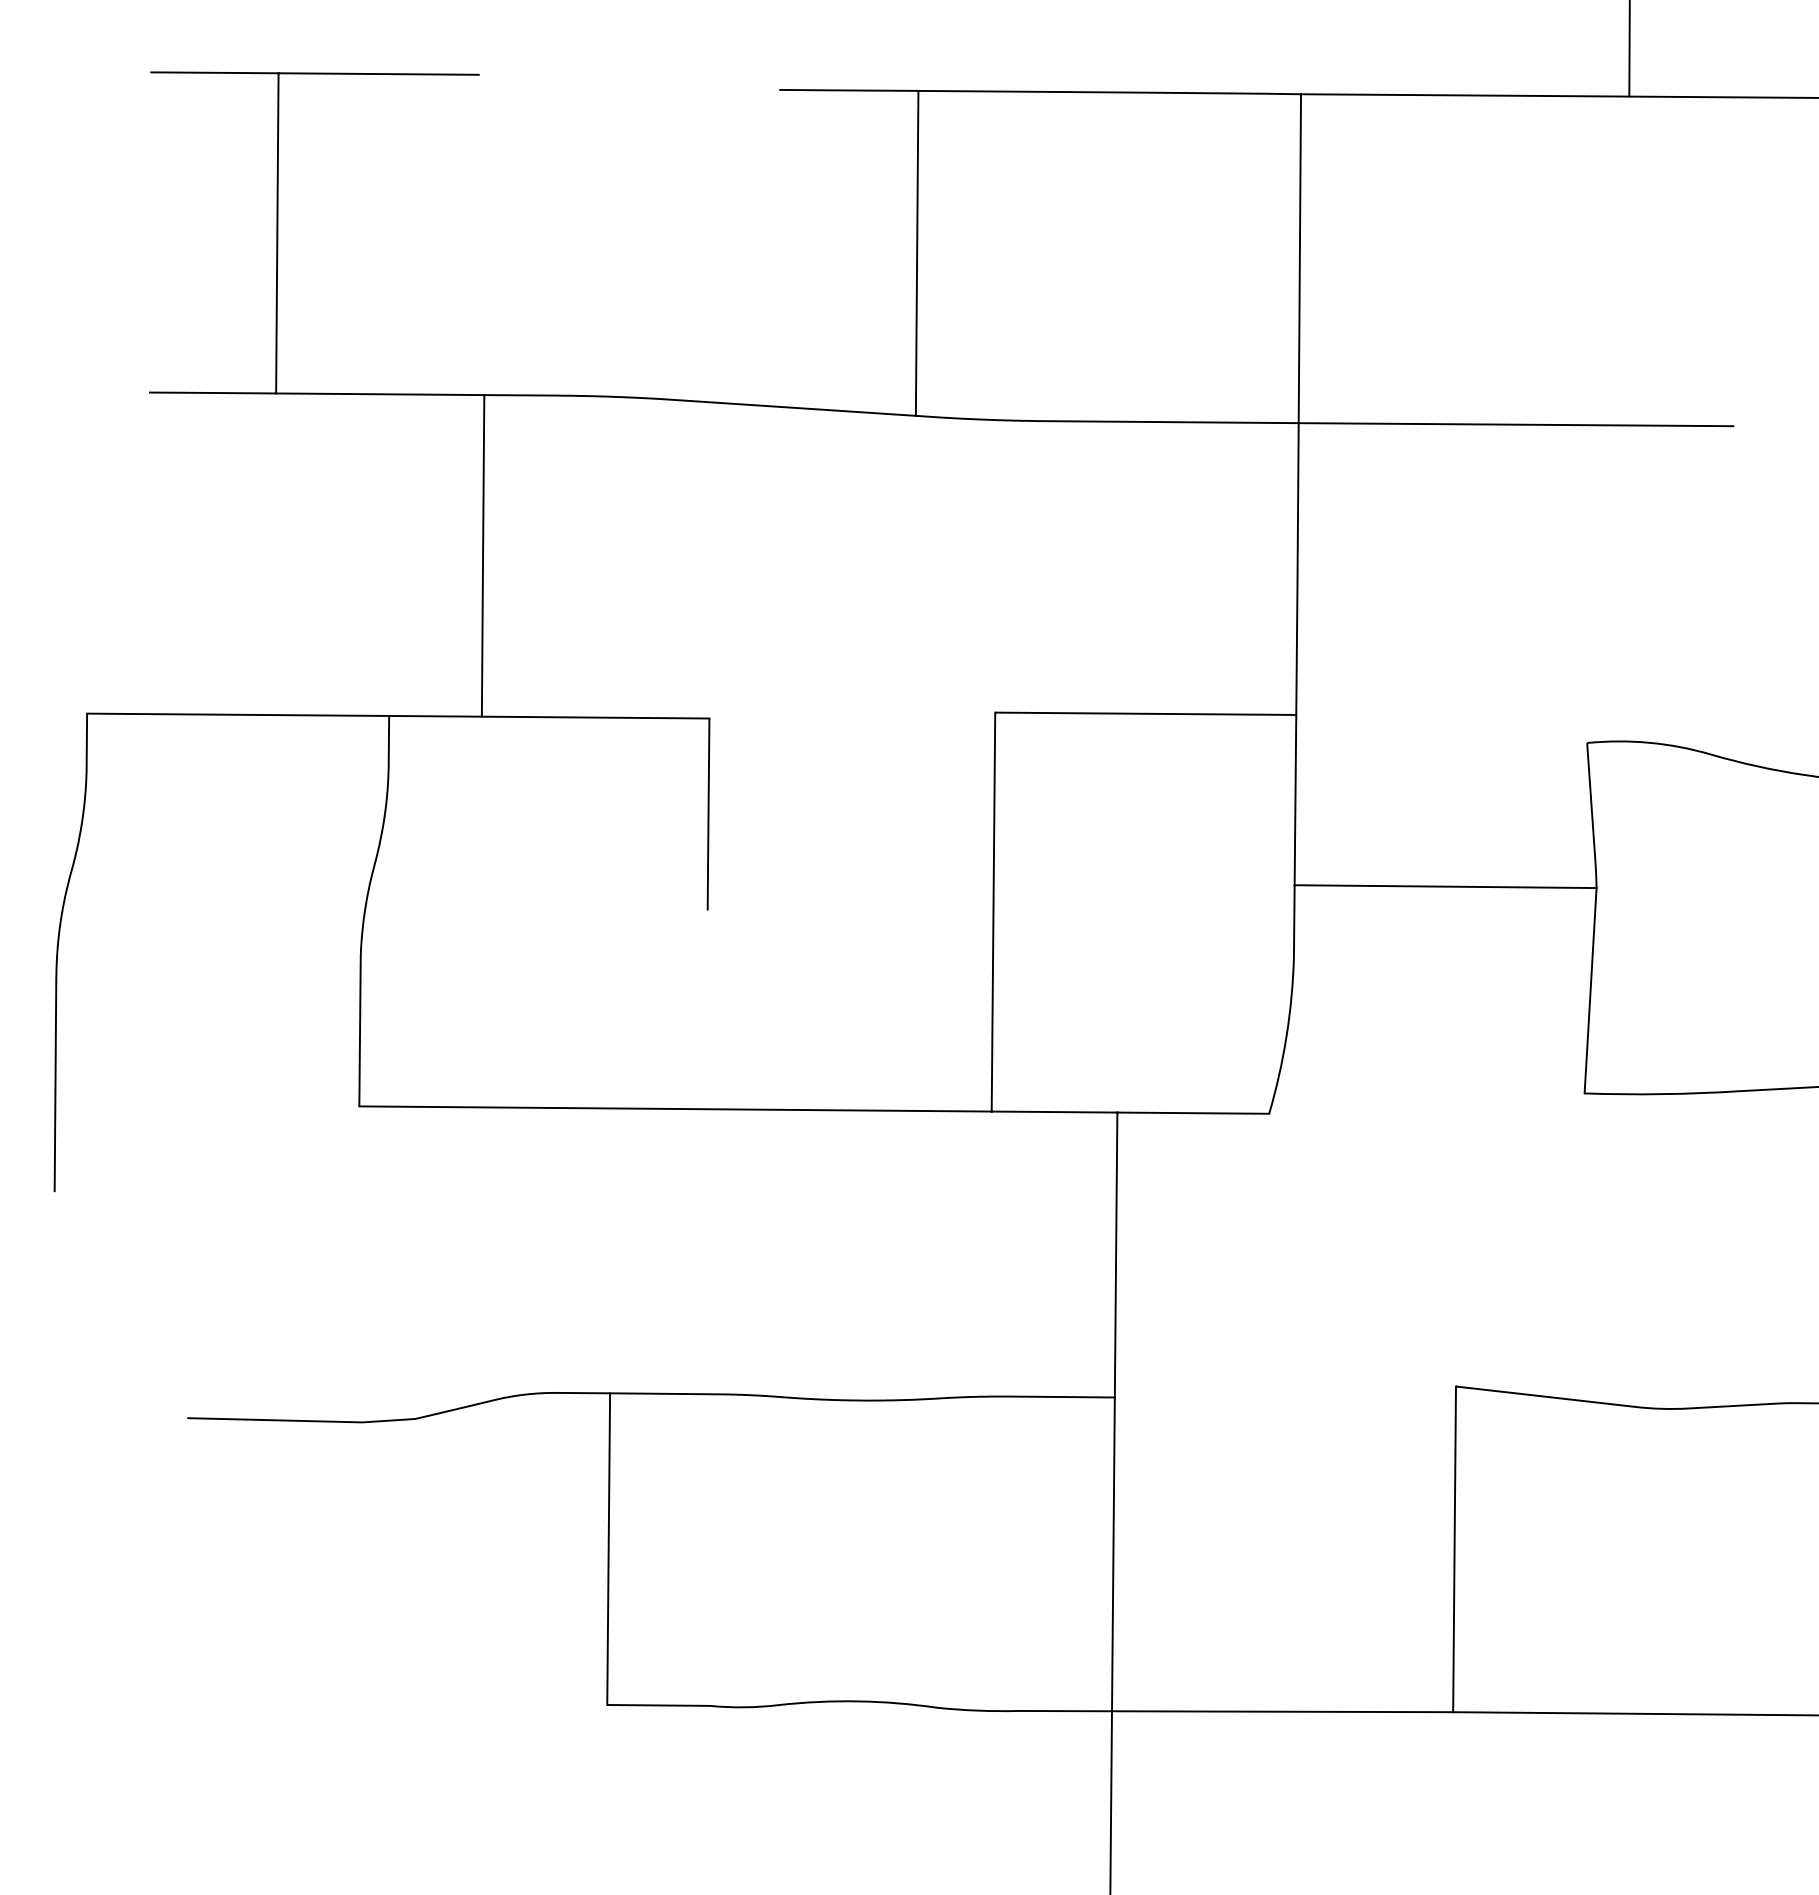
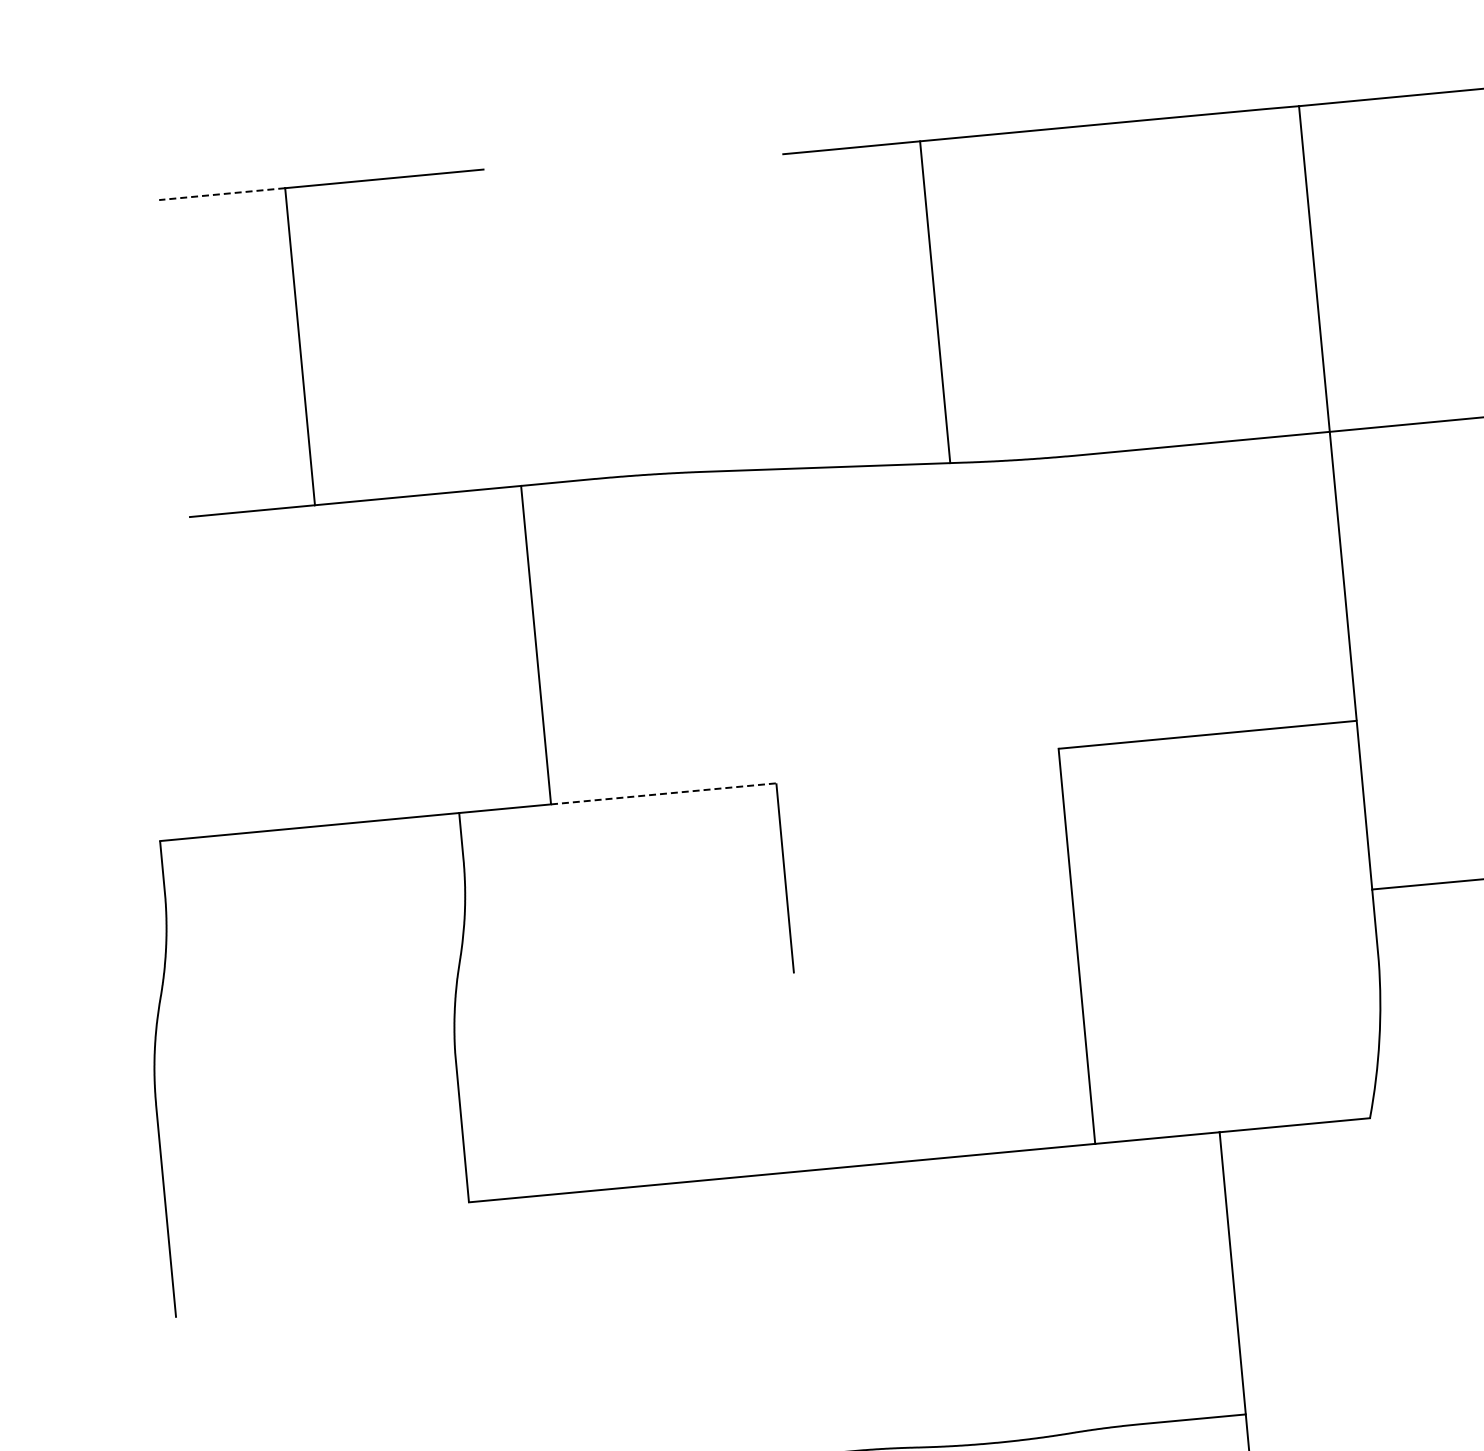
line: (214, 72) -> (221, 193), solid -> dashed
line: (595, 717) -> (663, 793), solid -> dashed

